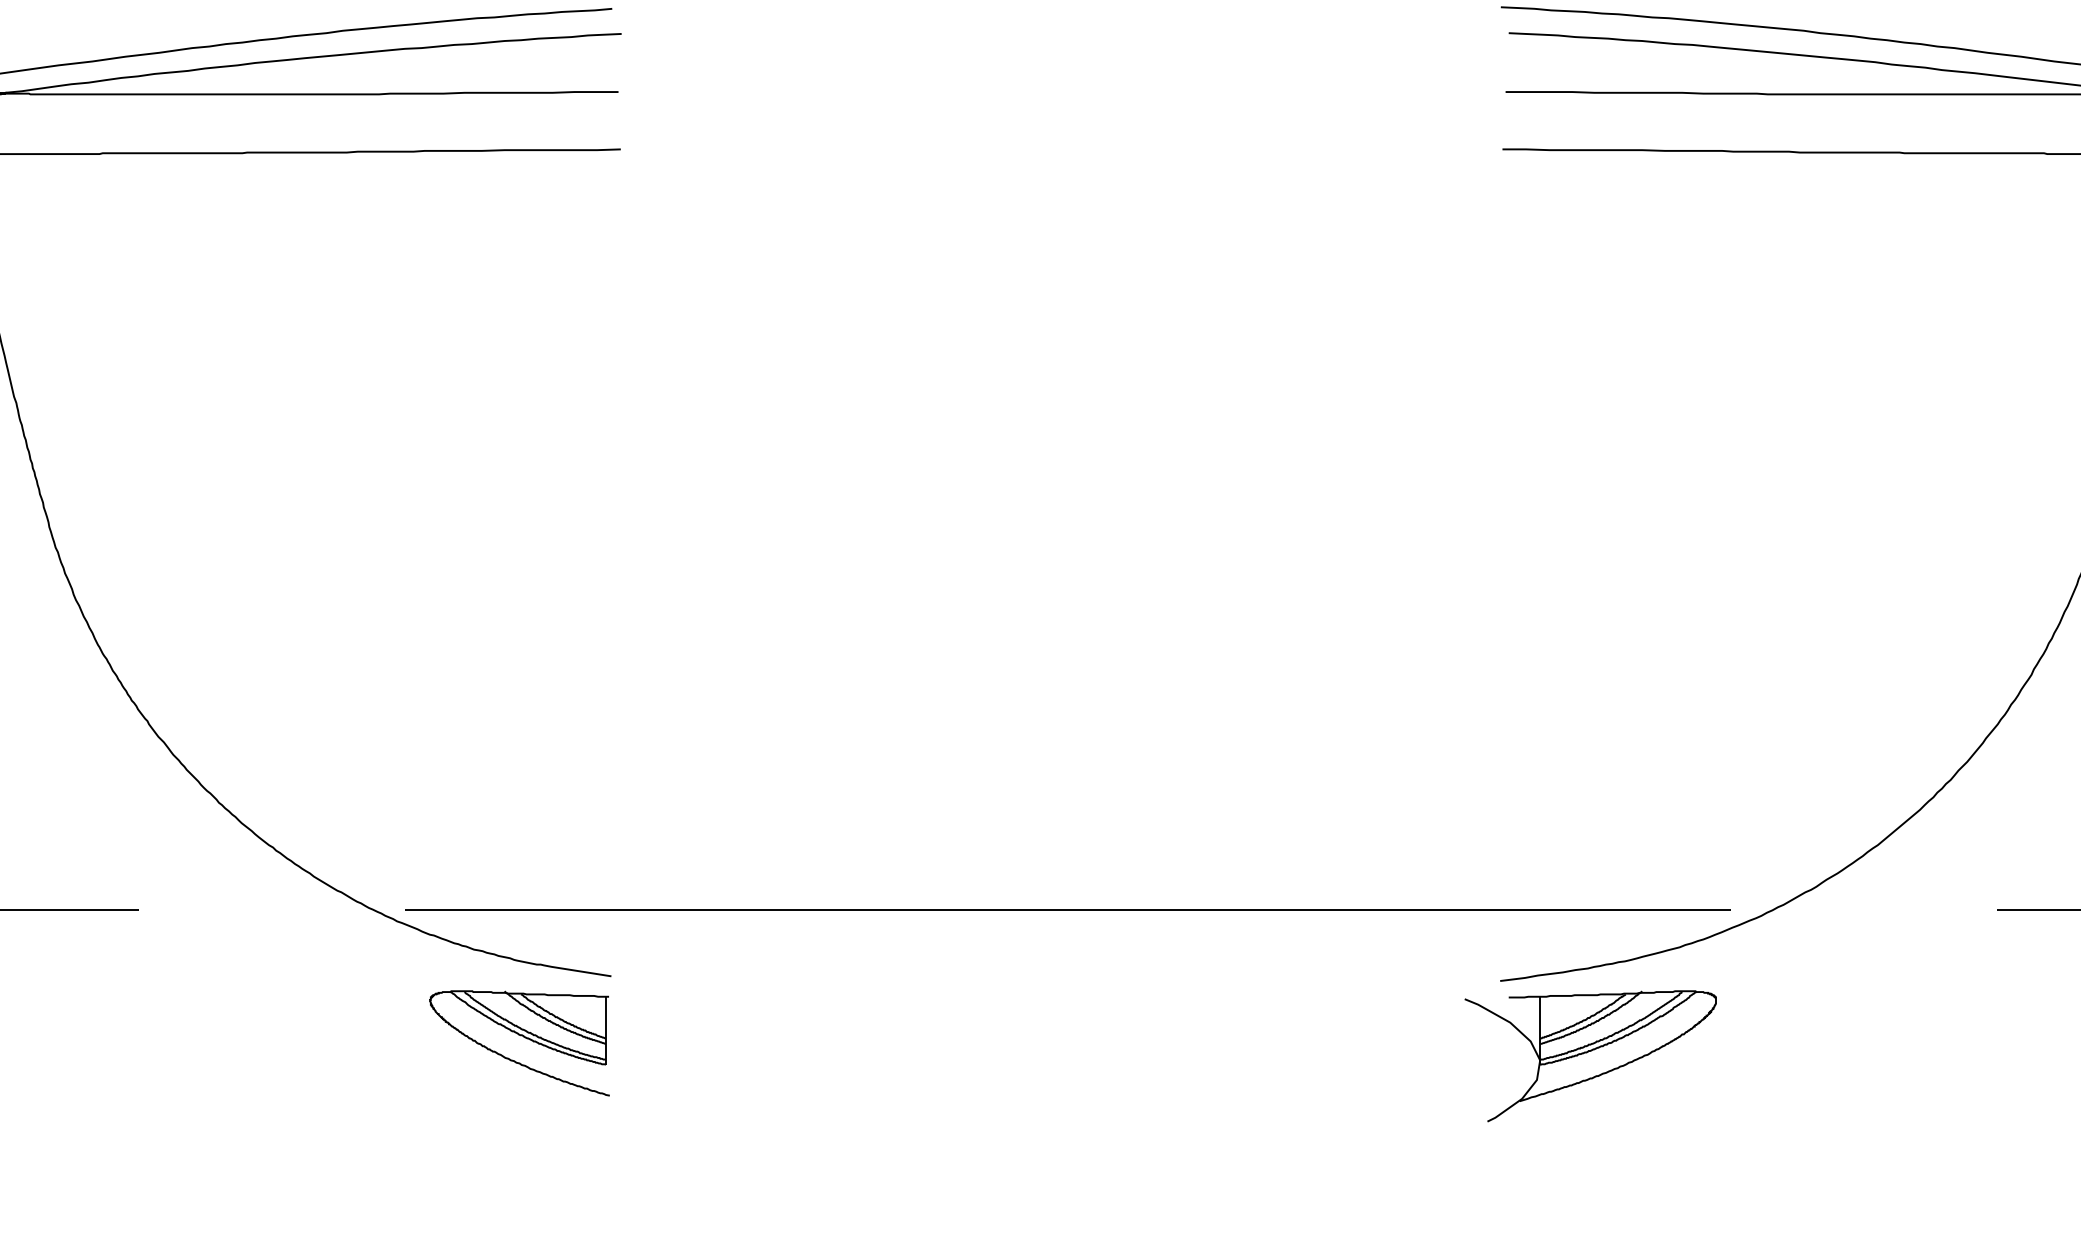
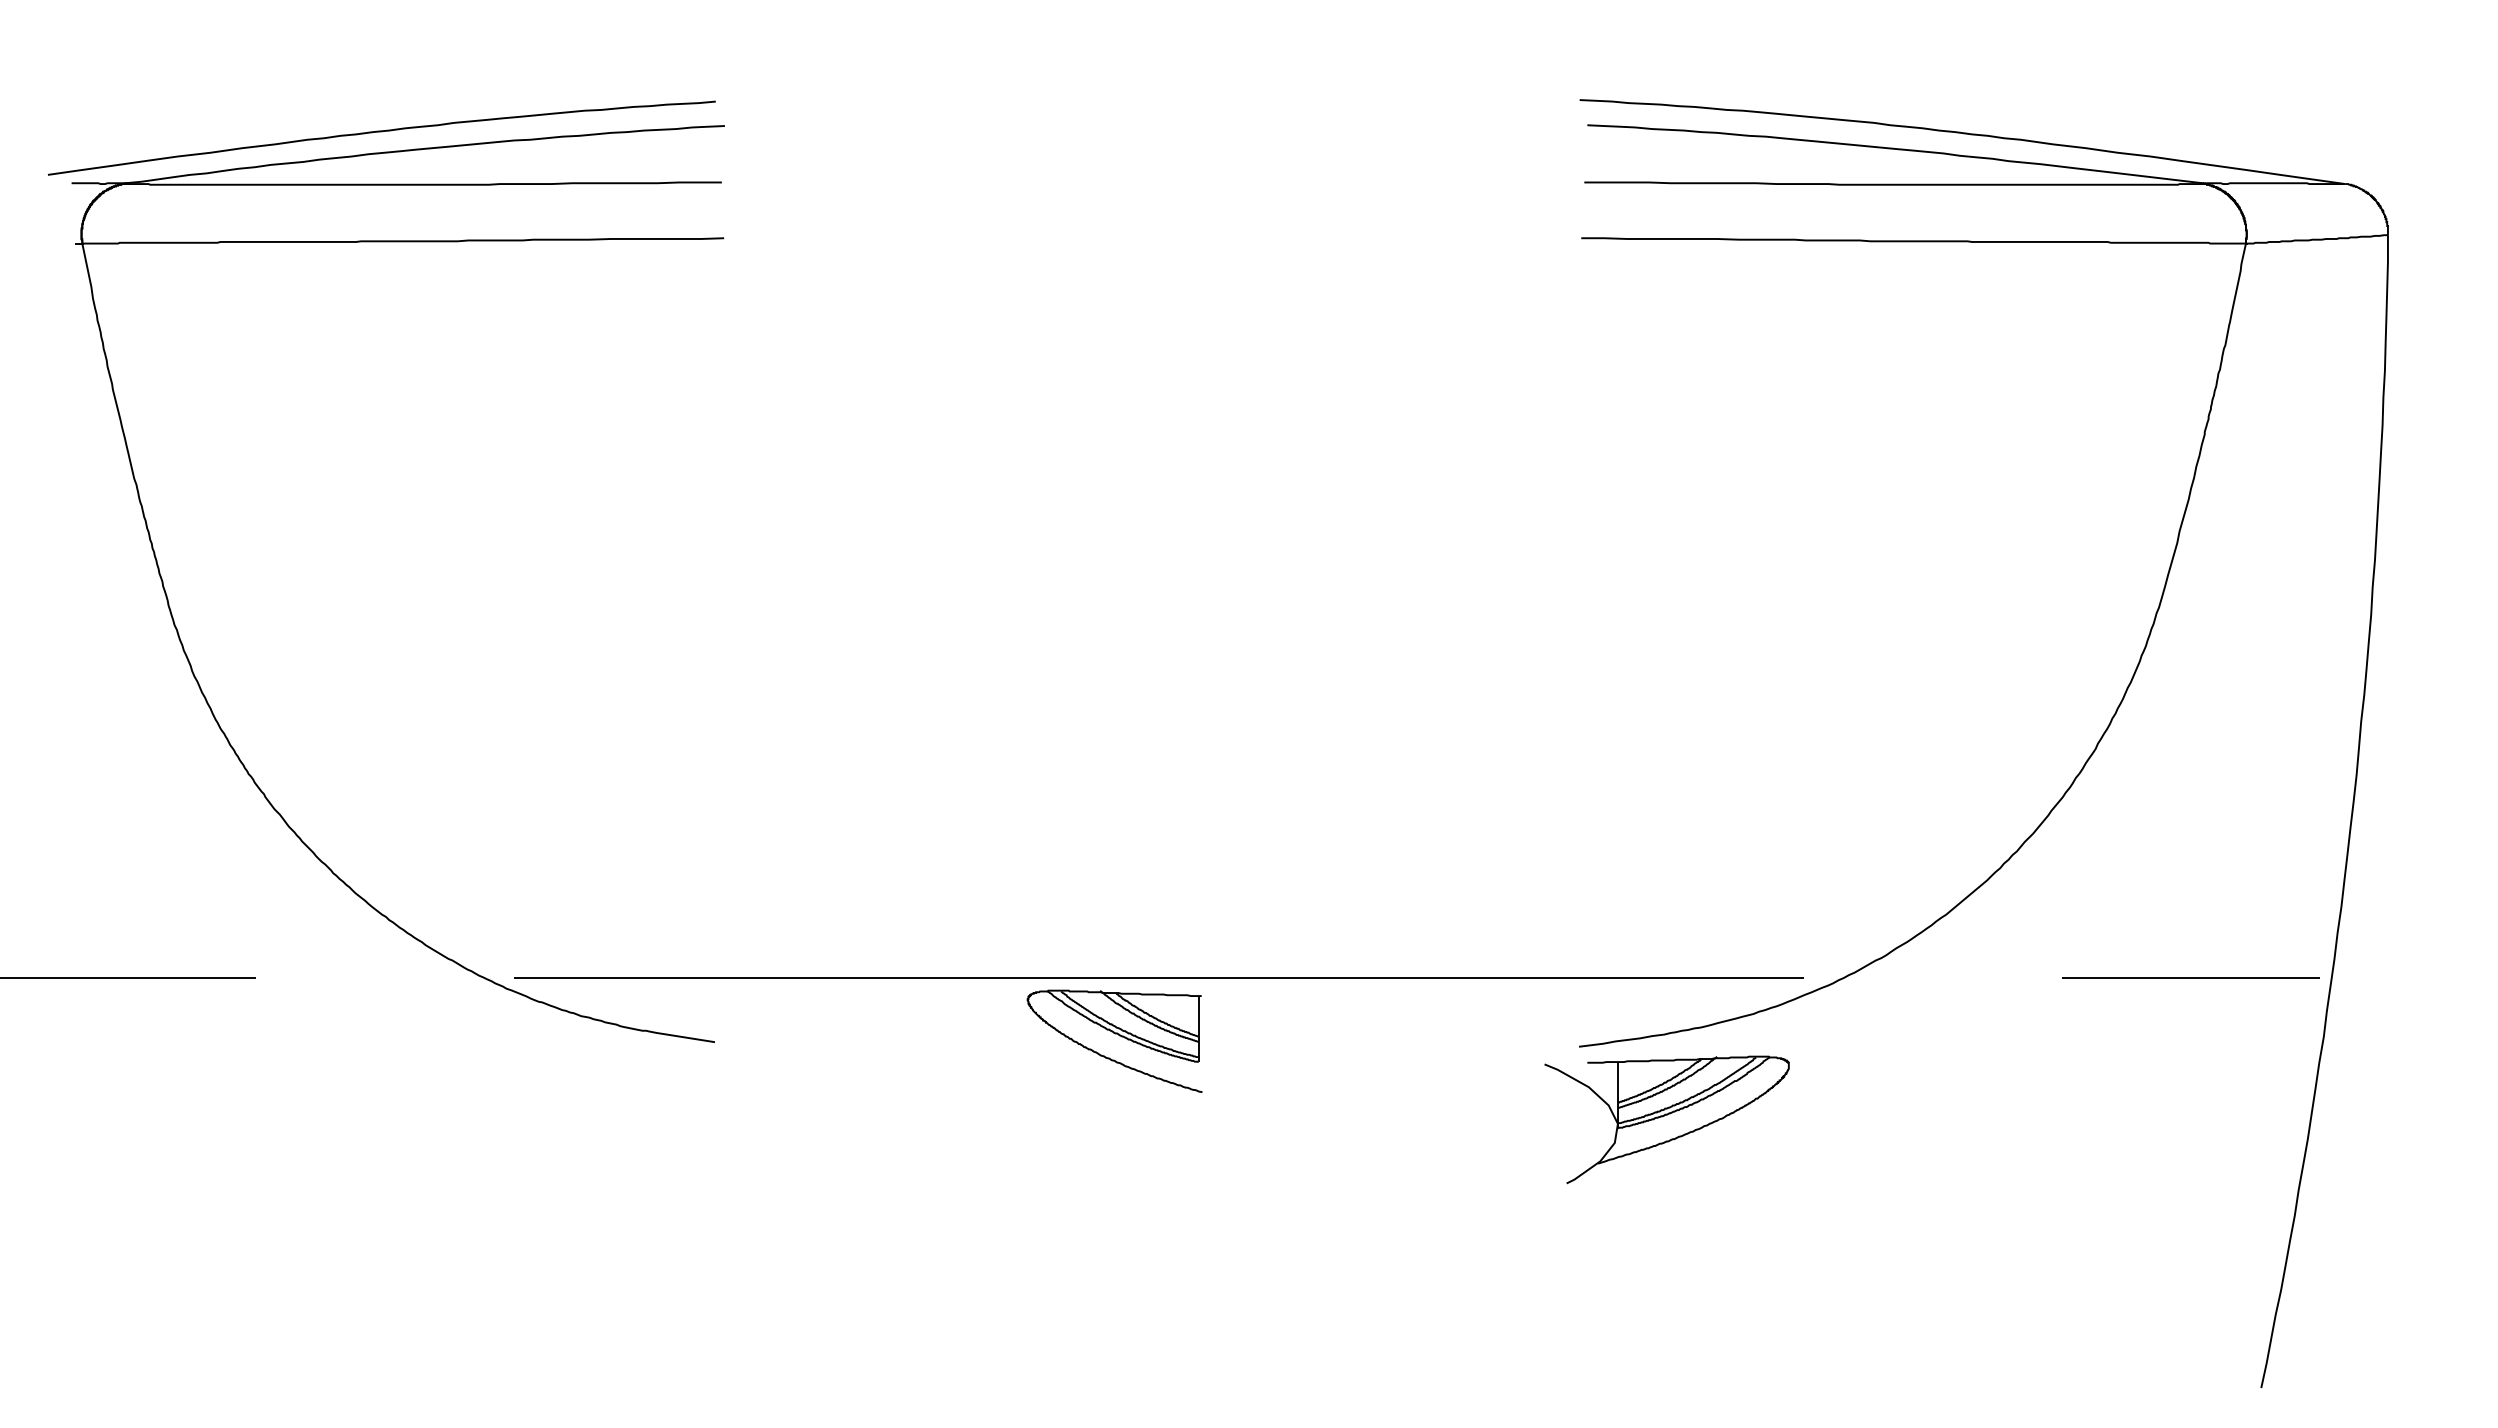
part: (520, 1036) -> (1115, 1034), moved

